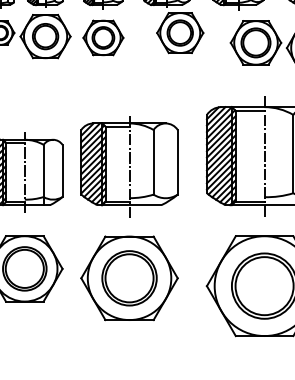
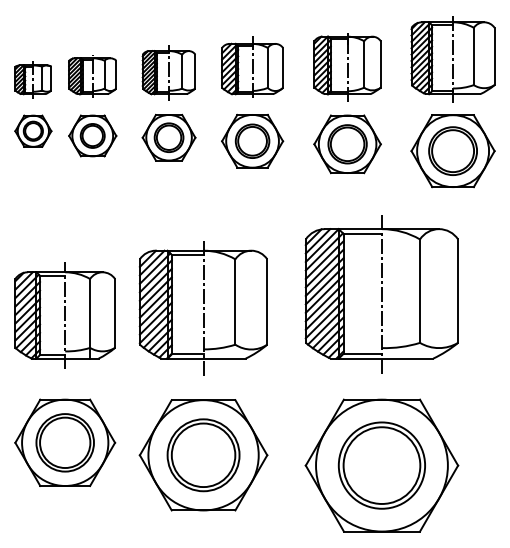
part: (180, 32) -> (252, 140), moved
part: (45, 36) -> (92, 135), size x0.71
part: (255, 43) -> (347, 144), moved

